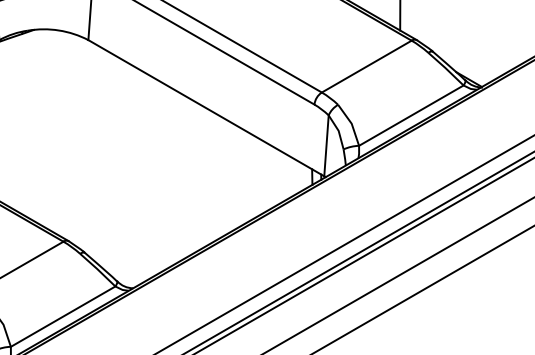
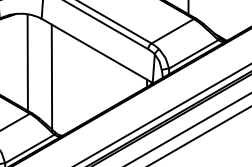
line: (58, 132) -> (27, 62), added
line: (109, 164) -> (51, 77), added

